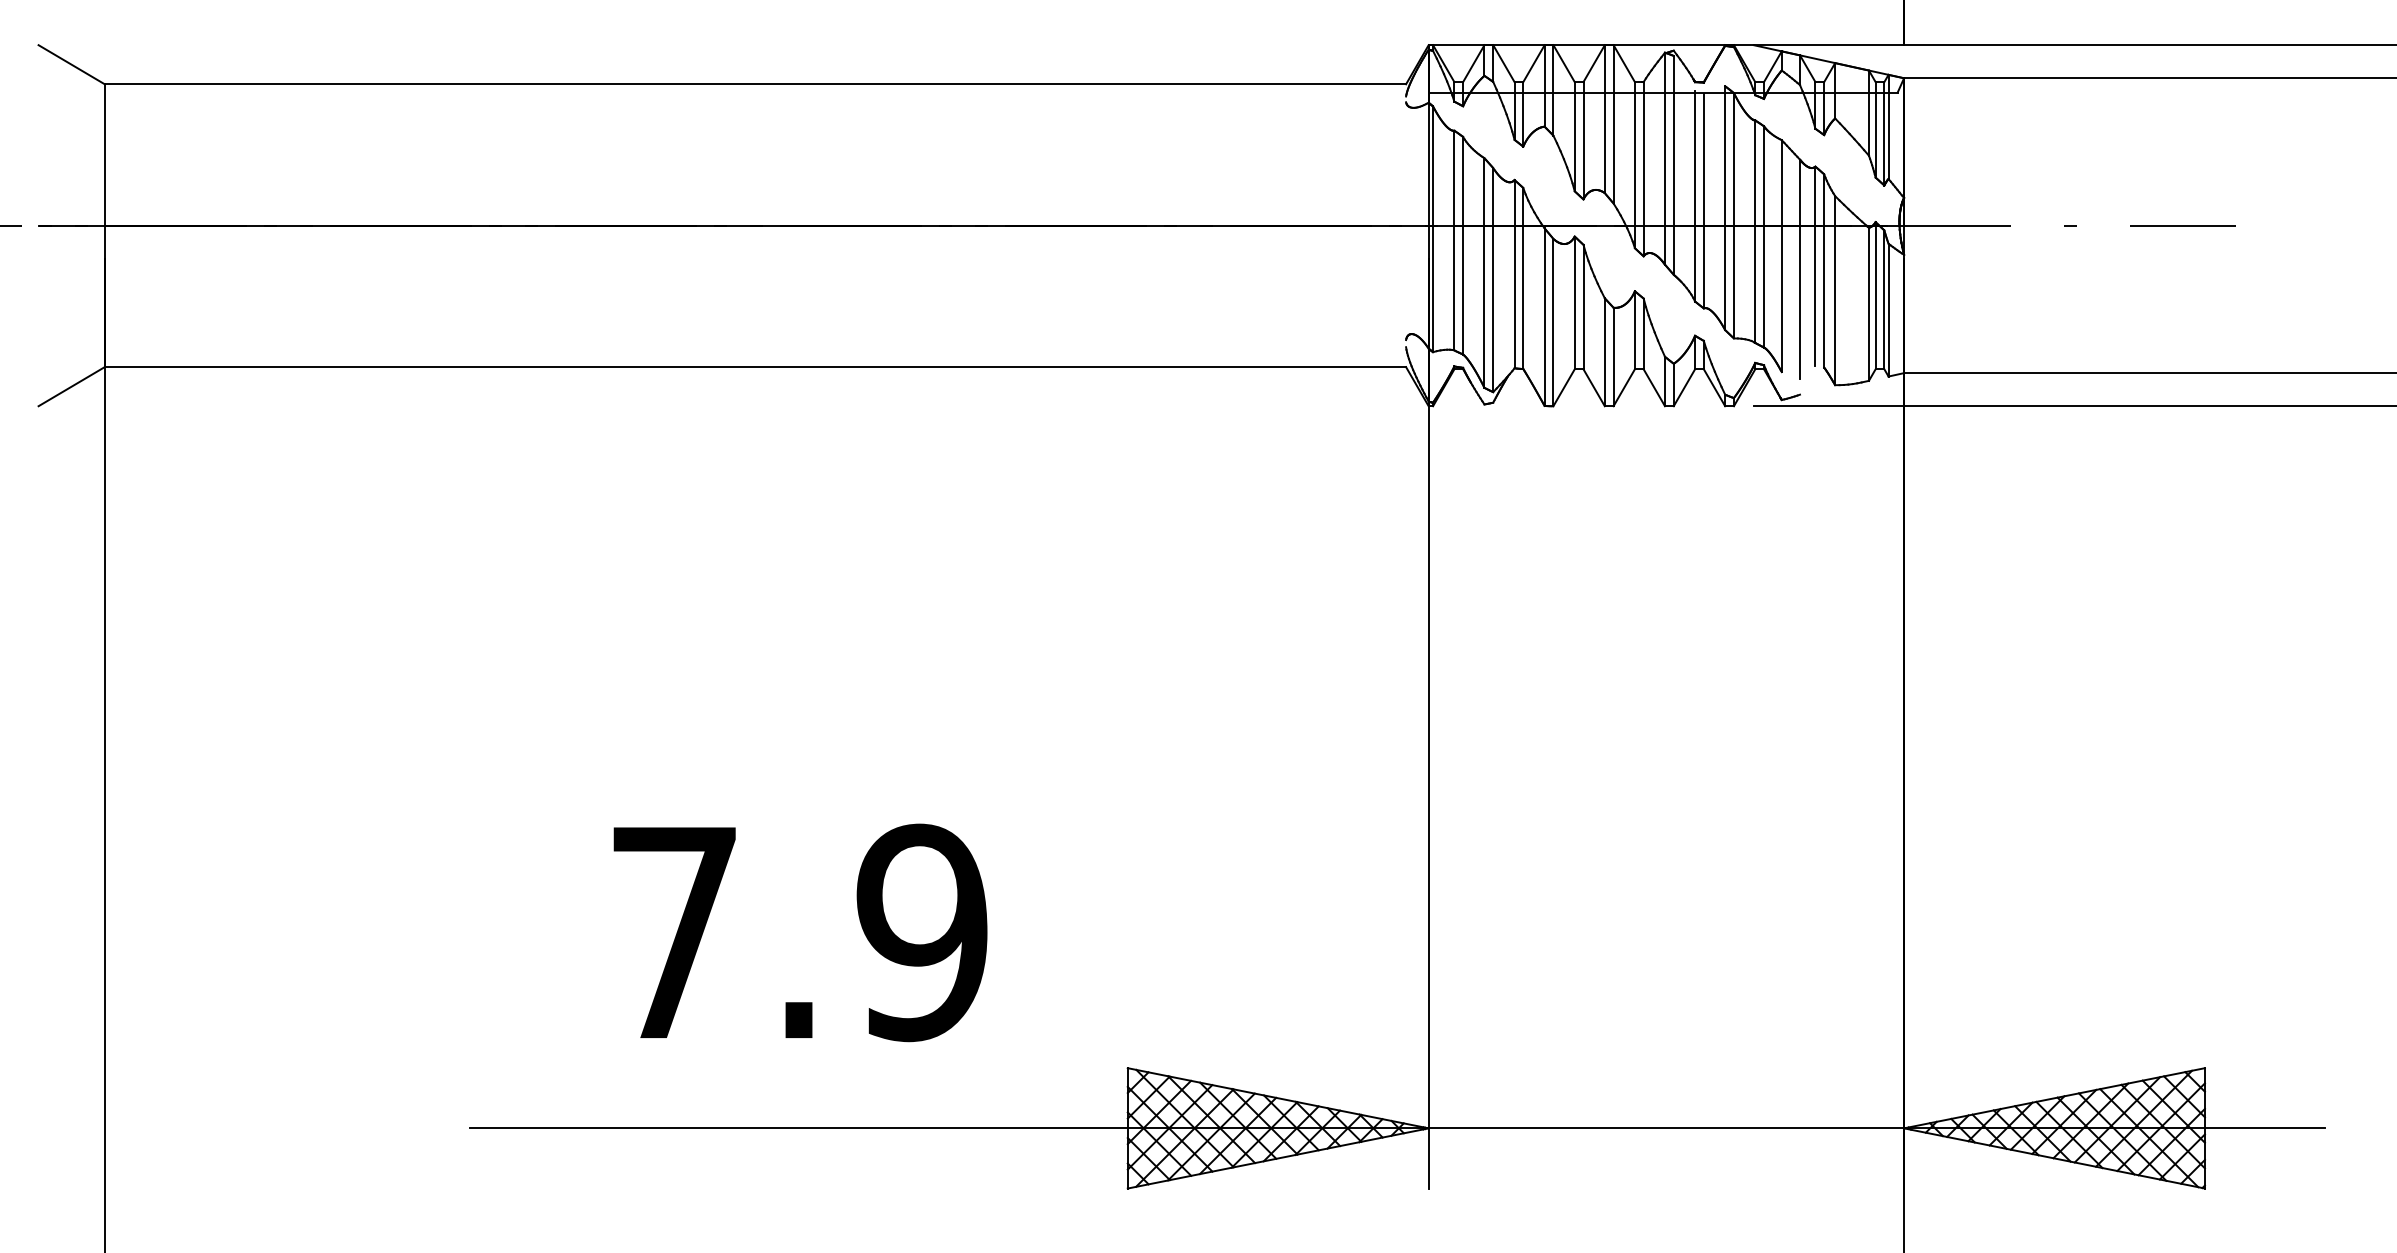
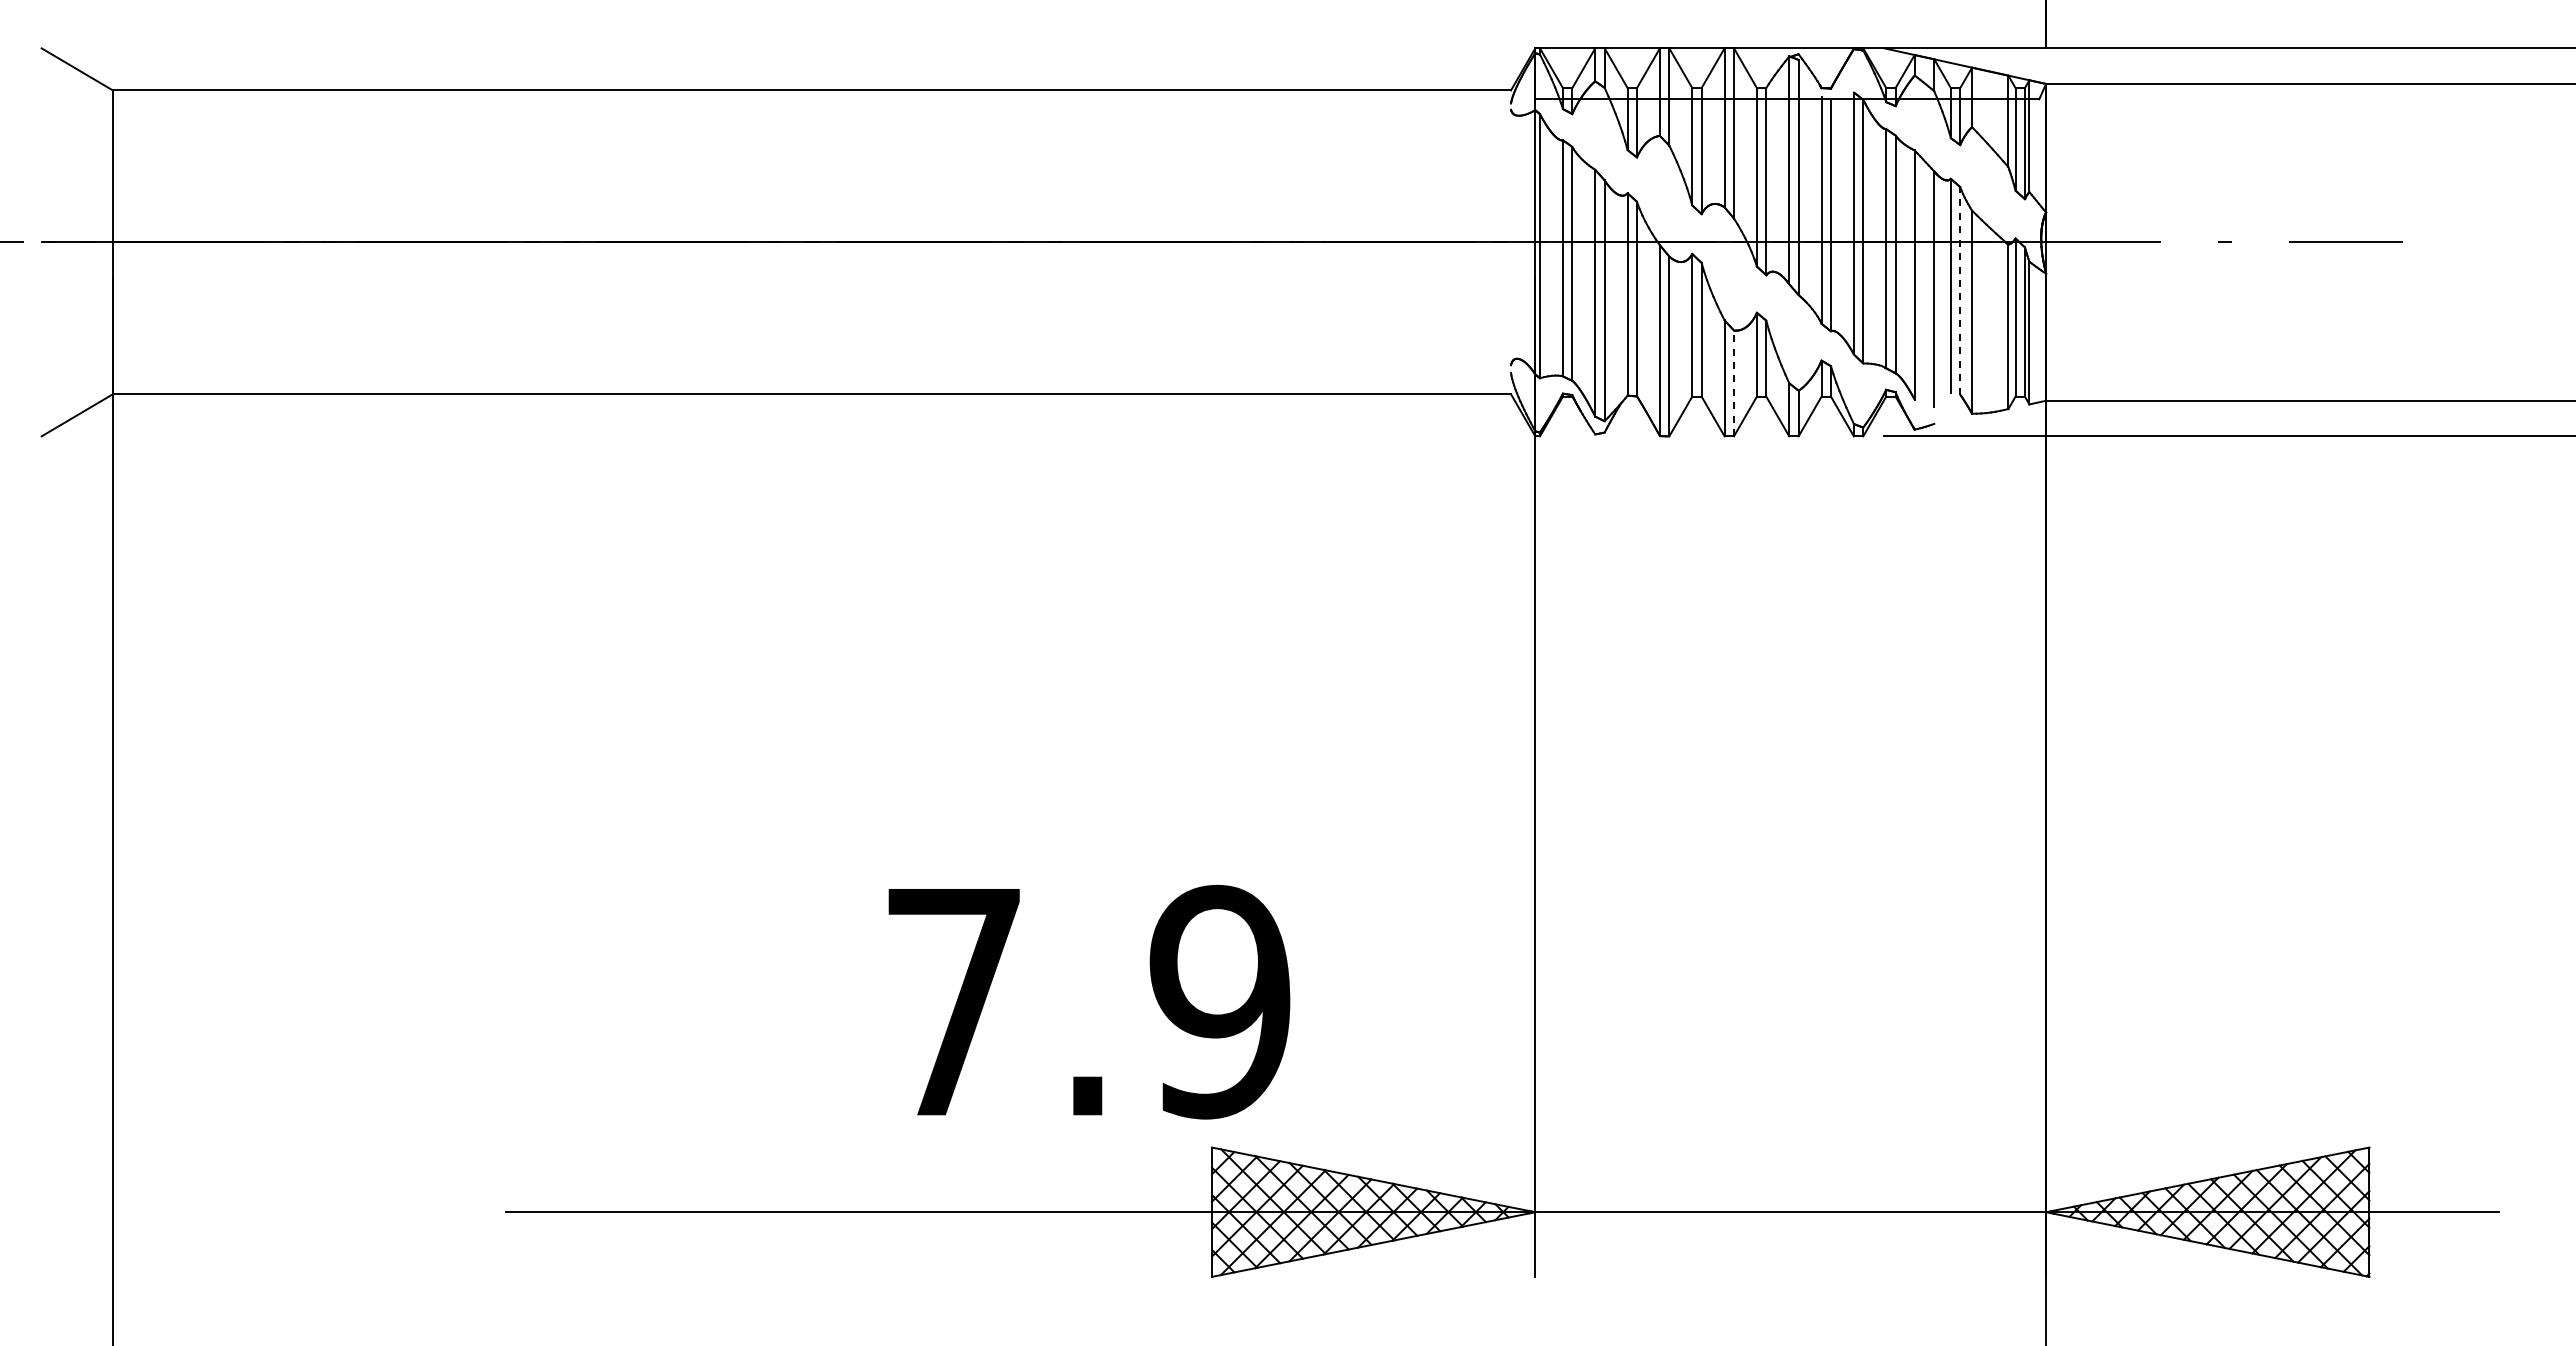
line: (1824, 270) -> (1960, 290), solid -> dashed
line: (1614, 357) -> (1734, 383), solid -> dashed
text: (800, 932) -> (1089, 1001), moved

